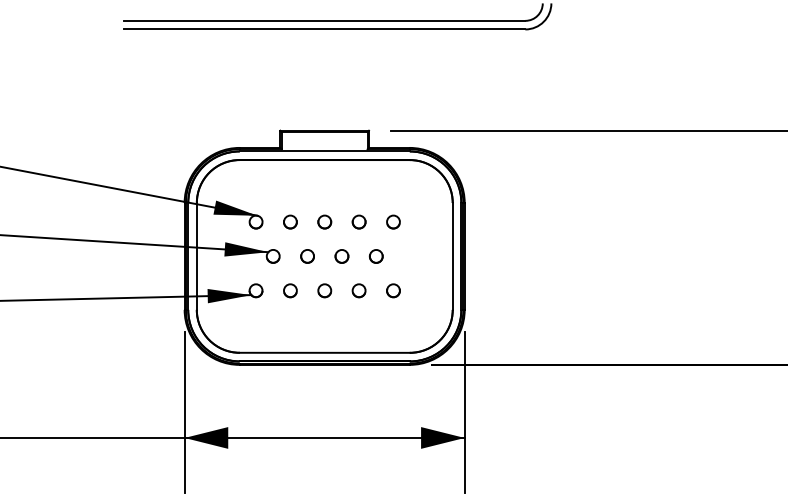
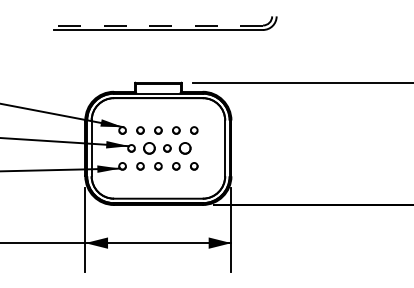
line: (324, 20) -> (158, 25), solid -> dashed
part: (307, 256) -> (149, 148), size x1.6
part: (376, 256) -> (185, 148), size x1.6

